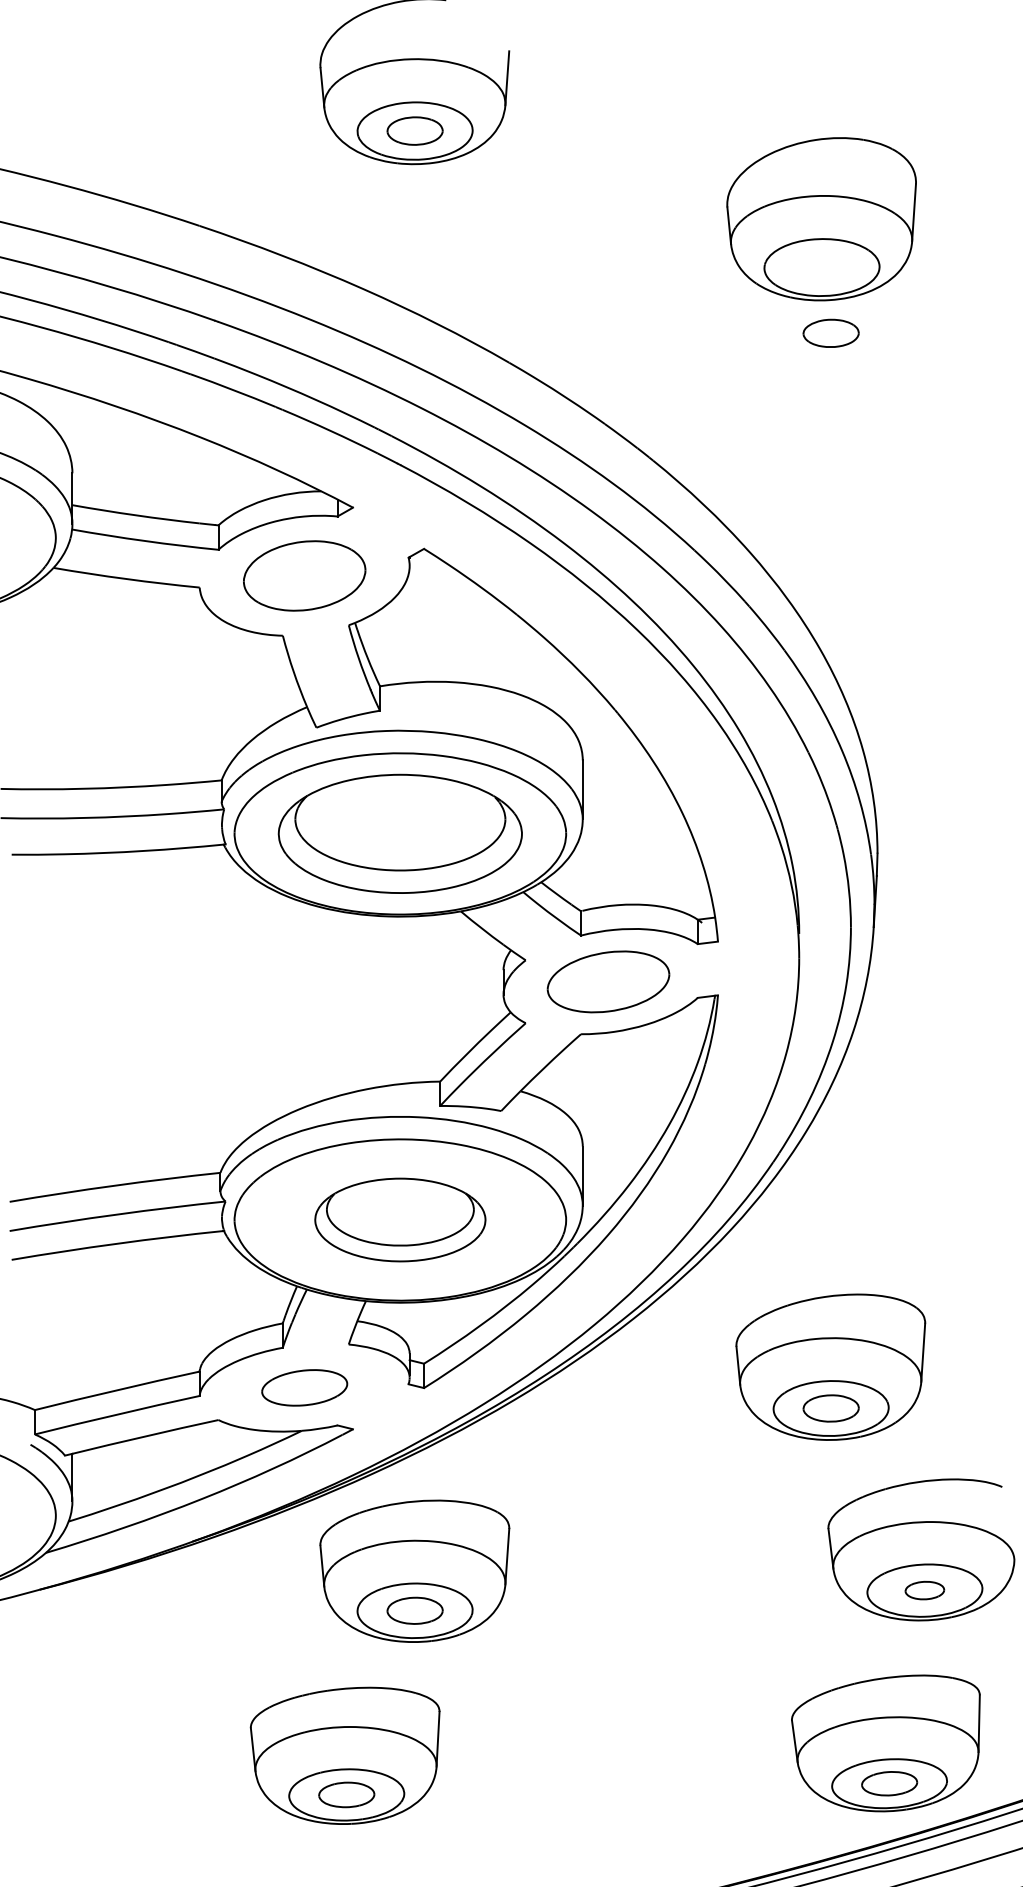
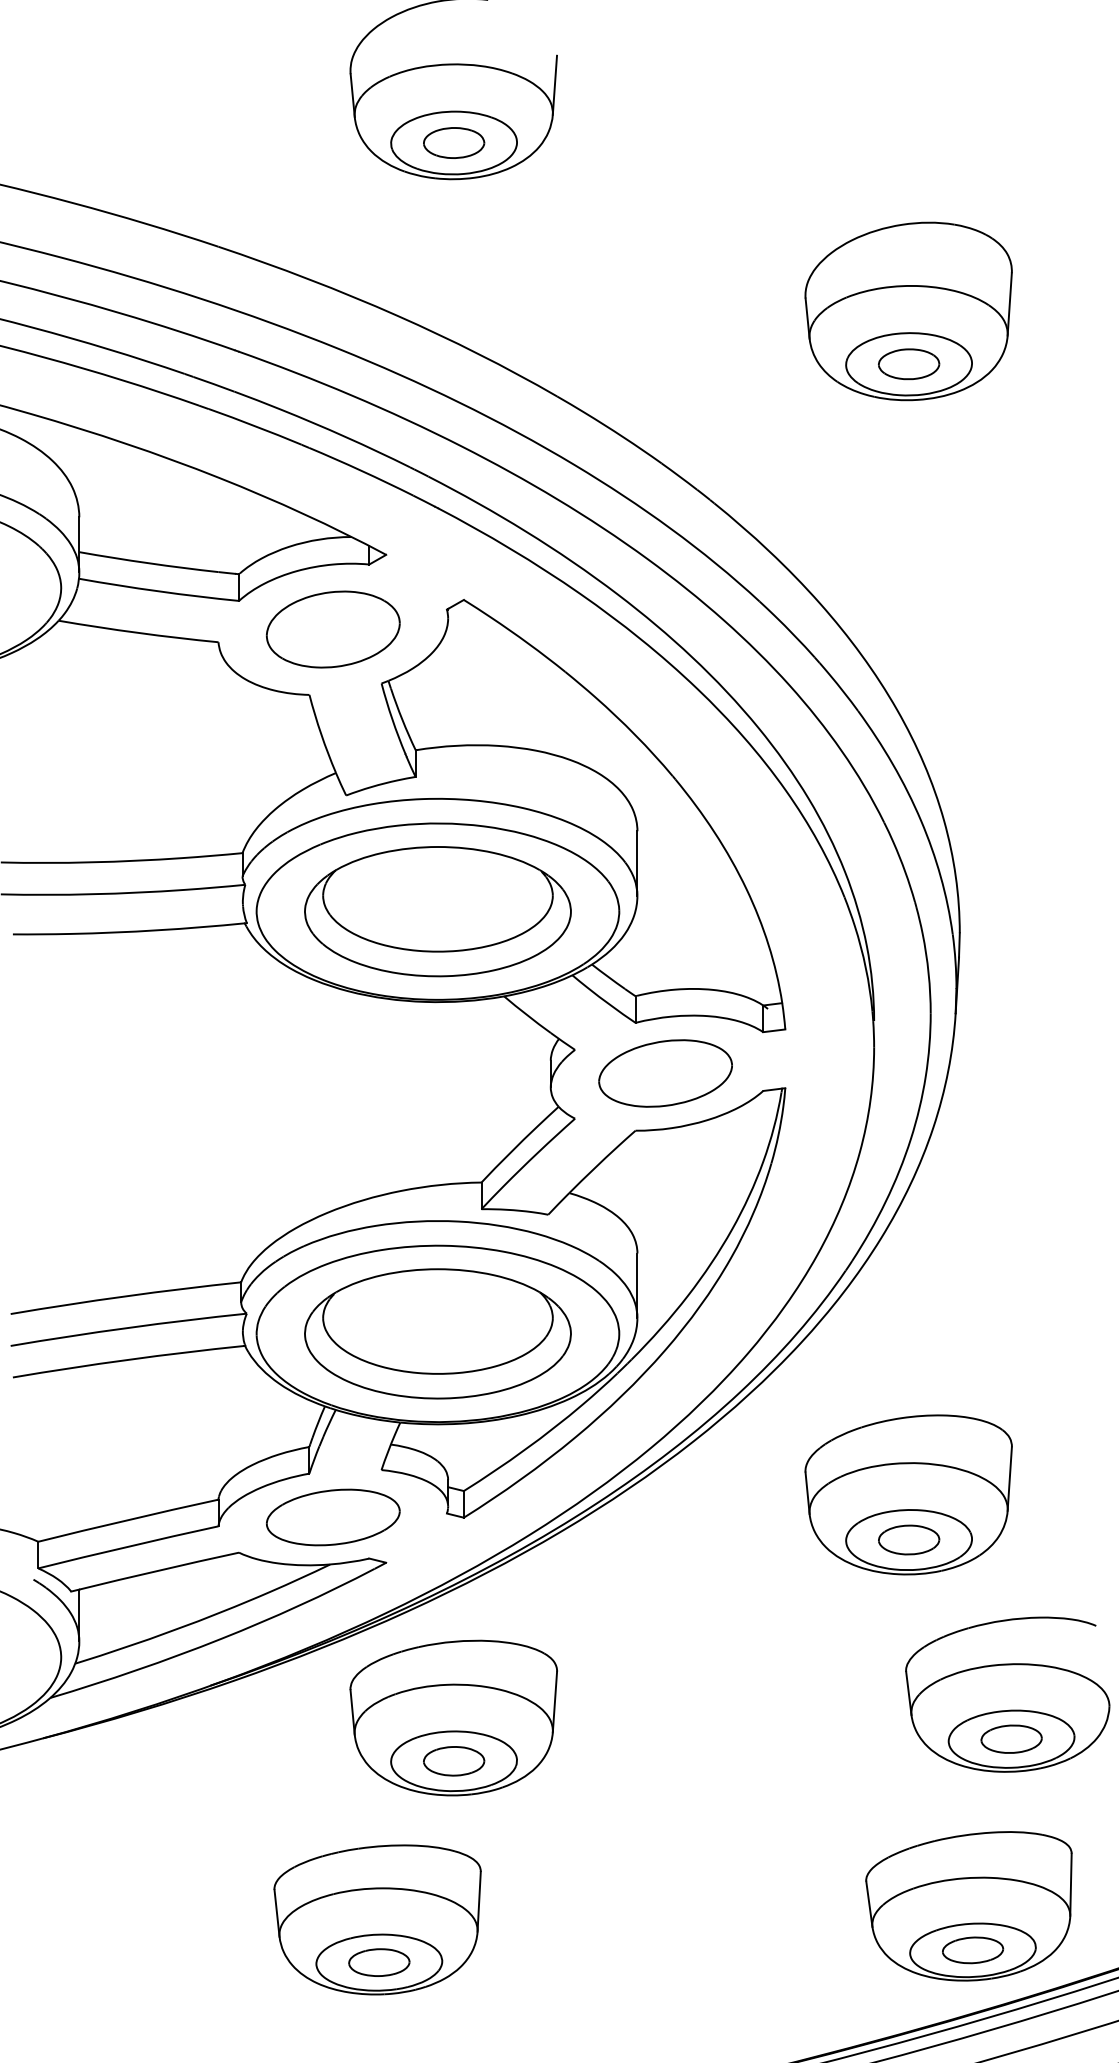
part: (821, 219) -> (908, 311), moved
part: (399, 1219) -> (437, 1333), size x1.43
part: (304, 1387) -> (333, 1517), size x1.43
part: (924, 1589) -> (1011, 1738), size x1.43

